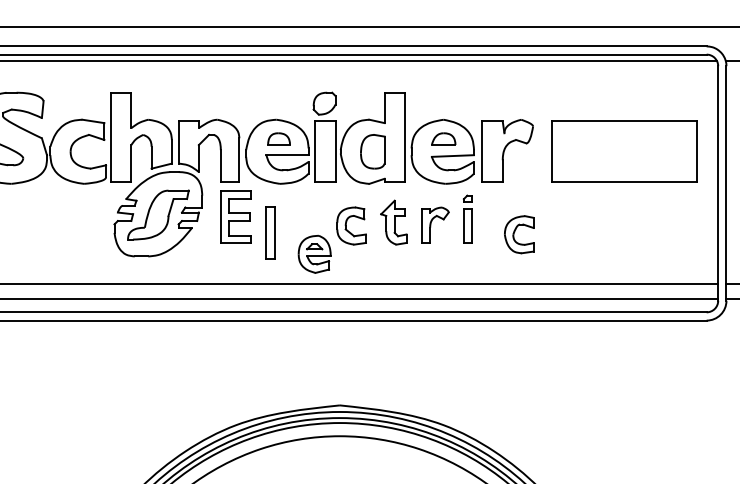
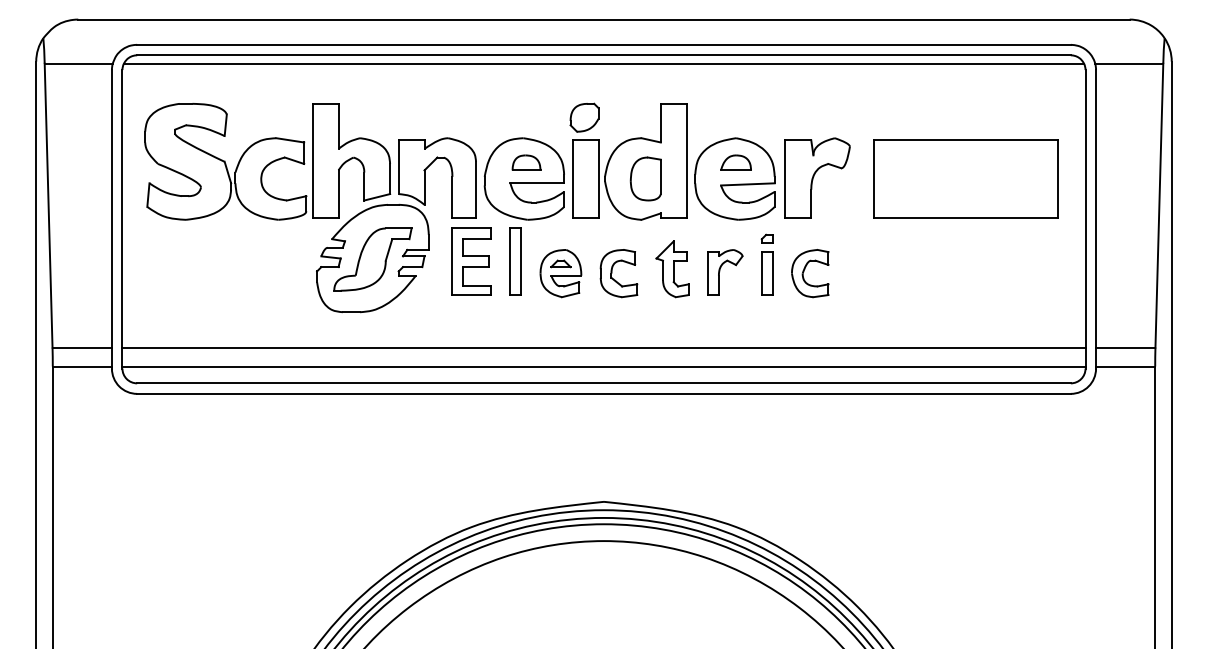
part: (270, 233) -> (515, 261), moved
part: (514, 233) -> (804, 271), moved
part: (314, 254) -> (560, 273), moved

